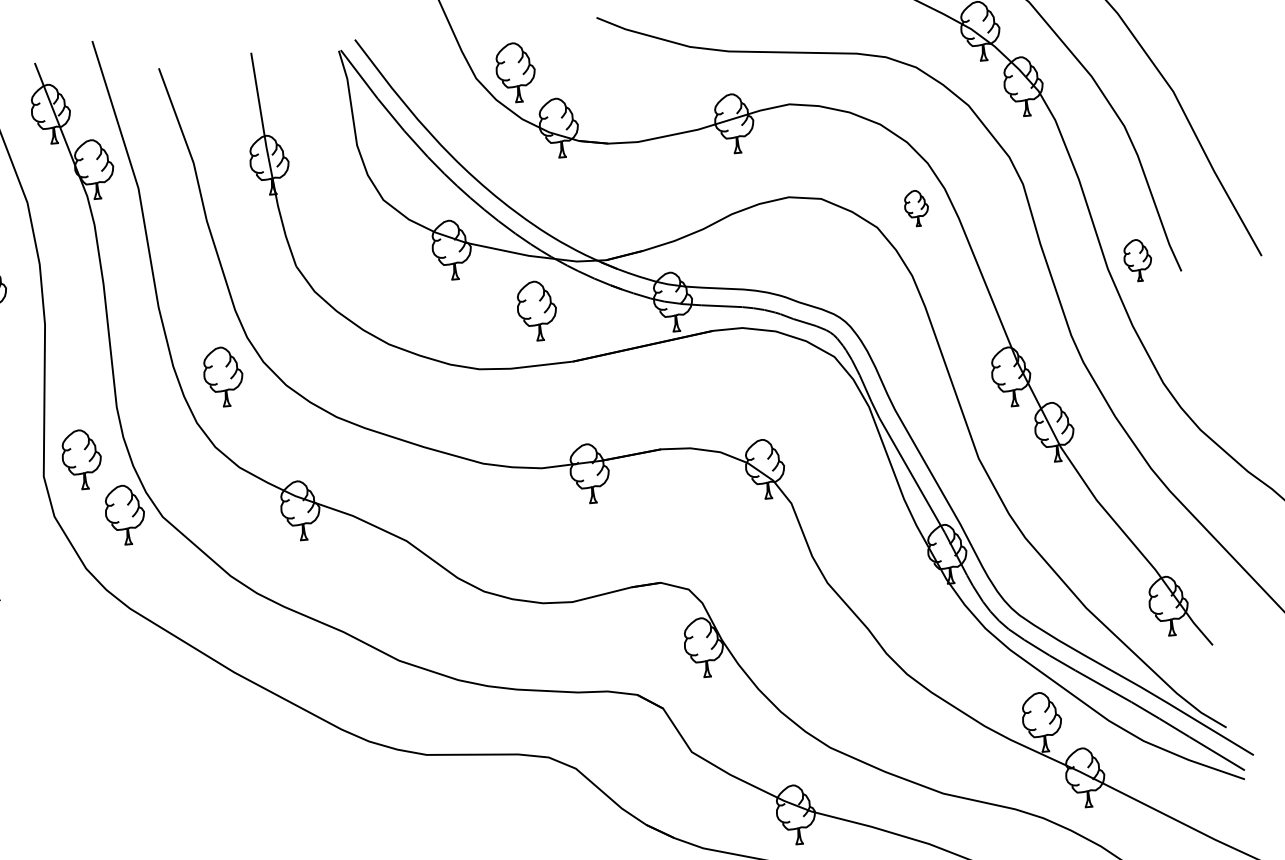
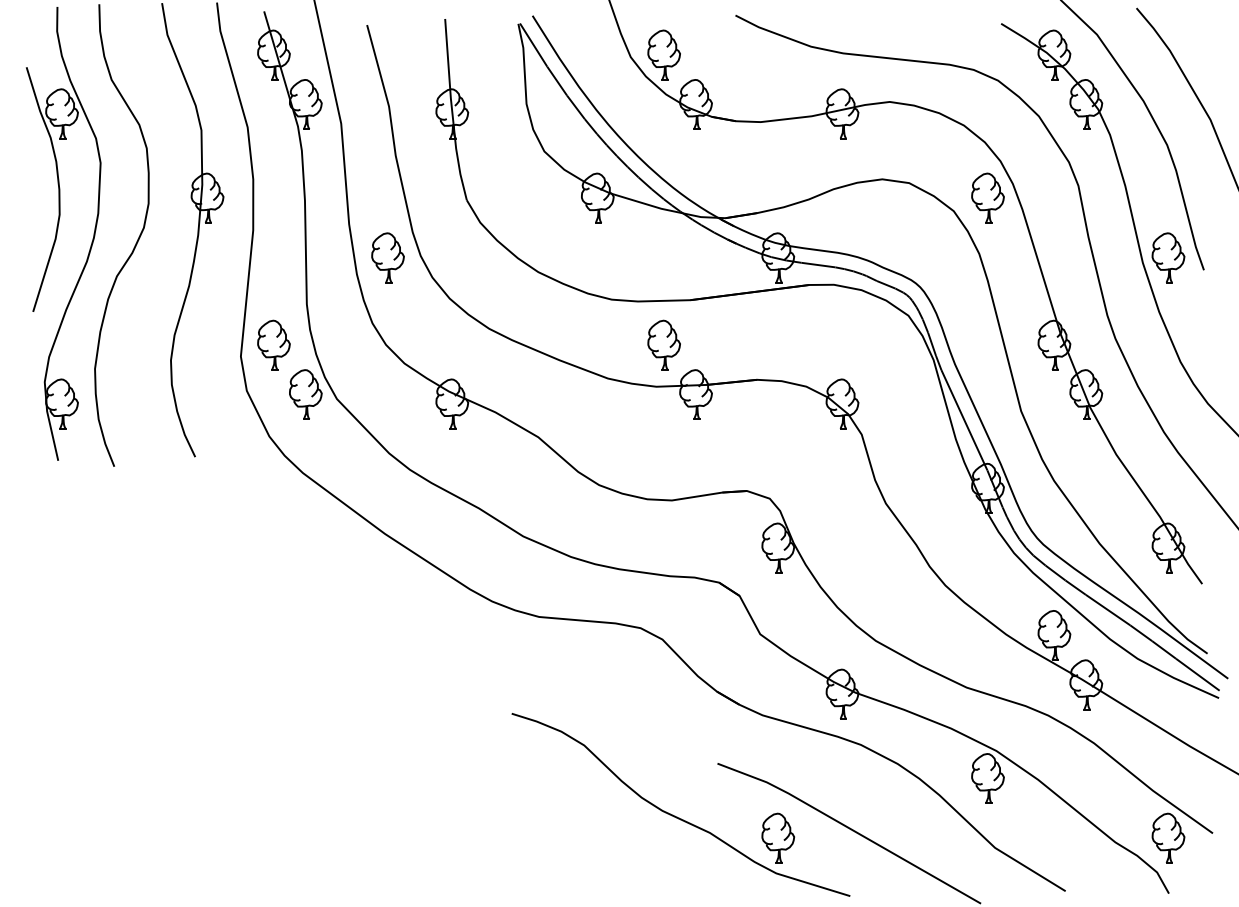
part: (915, 207) -> (987, 197), size x1.67
part: (1137, 259) -> (1168, 257), size x1.43
part: (536, 310) -> (663, 344), moved
part: (222, 376) -> (387, 257), moved

